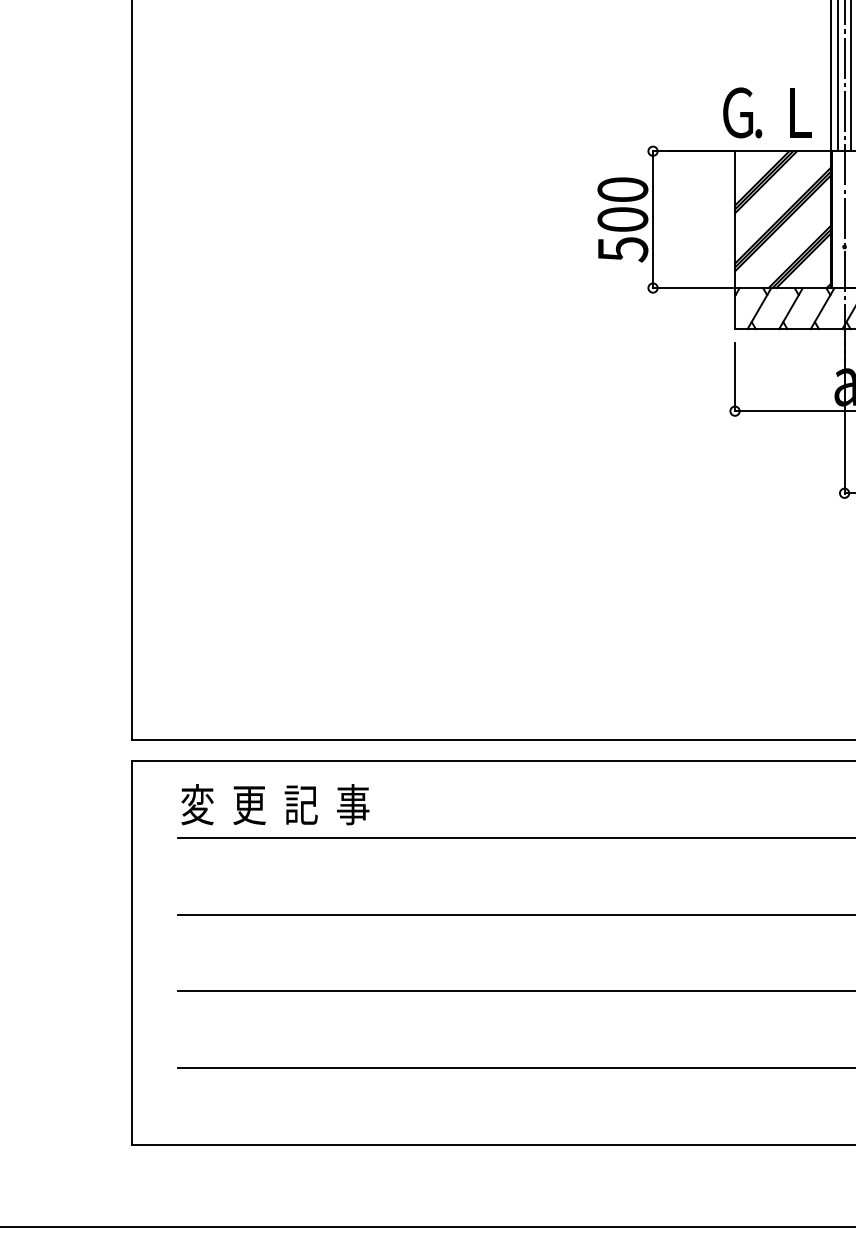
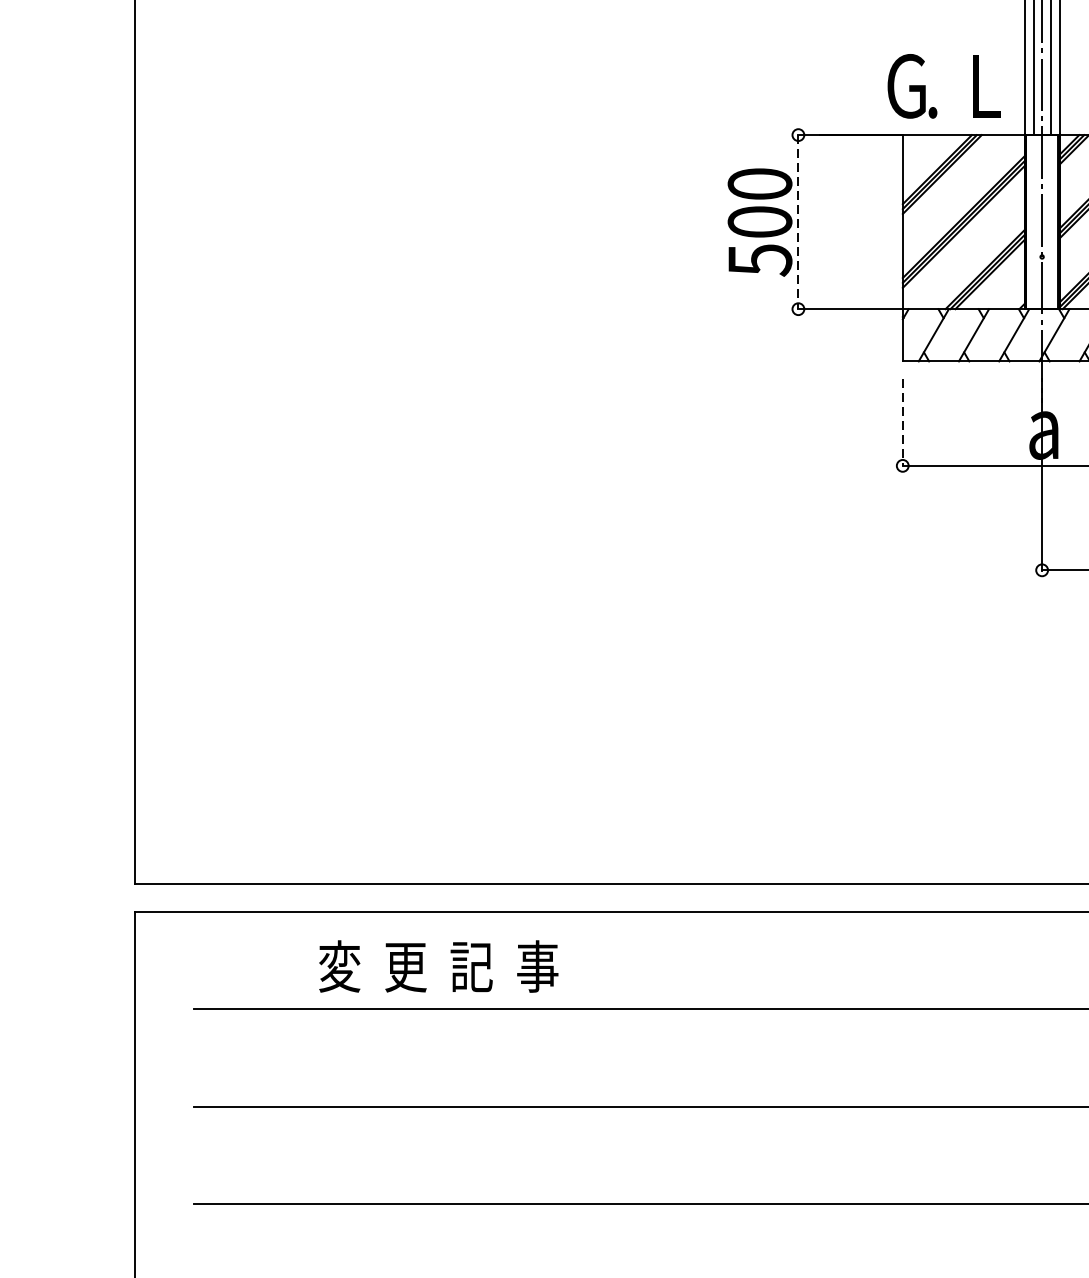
line: (653, 220) -> (798, 223), solid -> dashed
line: (735, 377) -> (903, 422), solid -> dashed
text: (275, 804) -> (438, 966), moved

